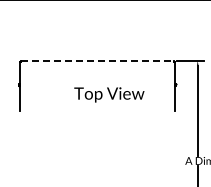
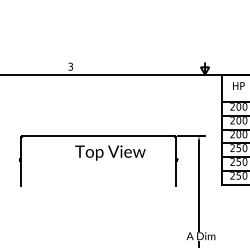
line: (97, 60) -> (98, 135), dashed -> solid
text: (109, 94) -> (110, 152), moved

